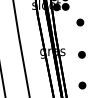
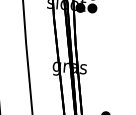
part: (80, 22) -> (110, 31), removed
part: (81, 54) -> (108, 74), removed

